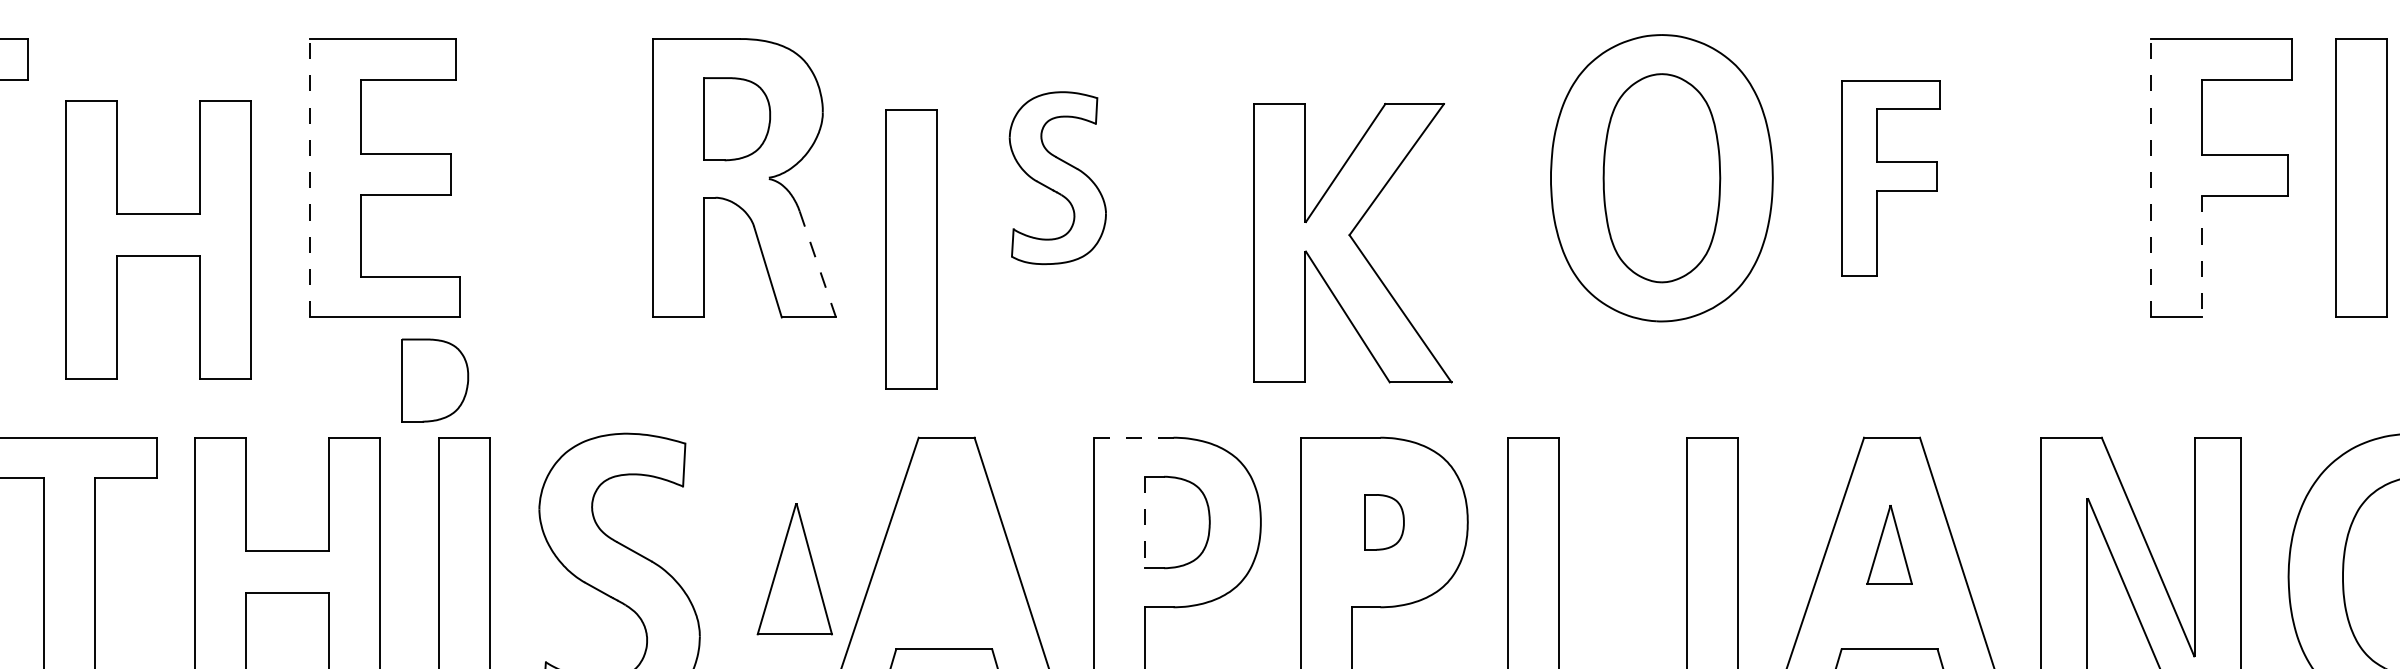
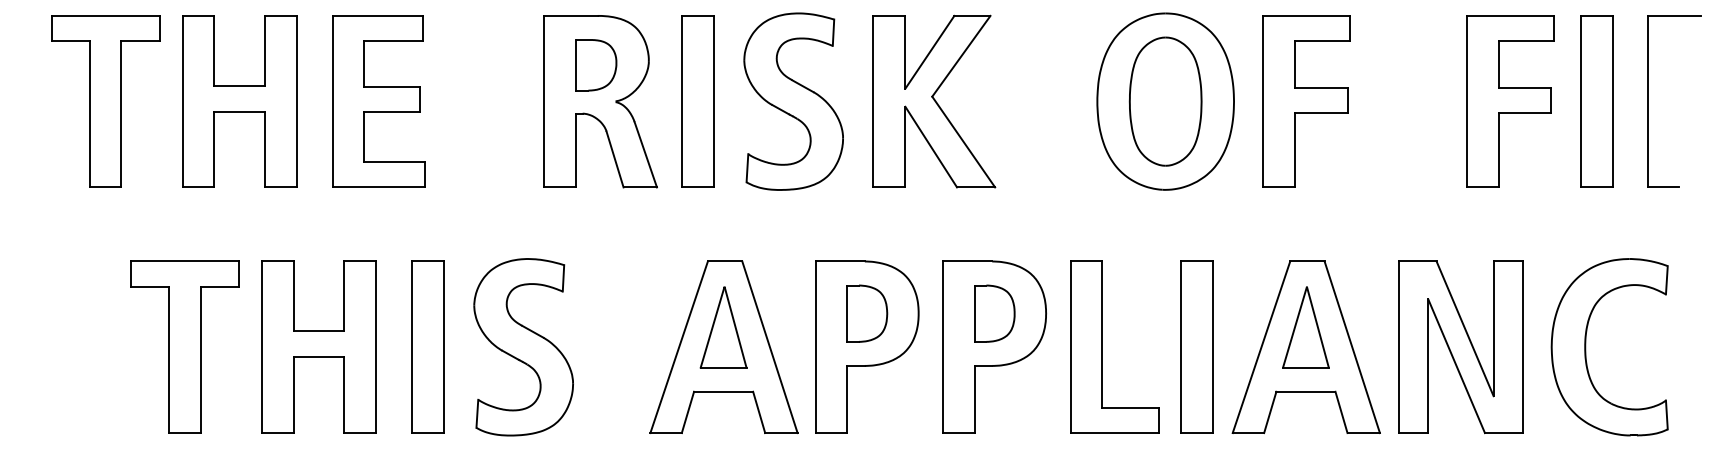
line: (309, 177) -> (332, 101), dashed -> solid
part: (1057, 177) -> (793, 101), size x1.67
part: (1890, 177) -> (1306, 101), size x1.43
line: (2151, 177) -> (1467, 101), dashed -> solid
part: (158, 239) -> (239, 101), moved
part: (1353, 242) -> (934, 101), moved
part: (909, 249) -> (697, 101), moved
line: (2202, 257) -> (1498, 150), dashed -> solid
line: (817, 264) -> (645, 154), dashed -> solid
part: (435, 380) -> (410, 226), removed
line: (1133, 437) -> (840, 261), dashed -> solid
part: (1383, 522) -> (994, 313), size x1.67
line: (1145, 523) -> (847, 314), dashed -> solid
part: (1888, 544) -> (1305, 327), size x1.67
part: (794, 569) -> (723, 327), moved

